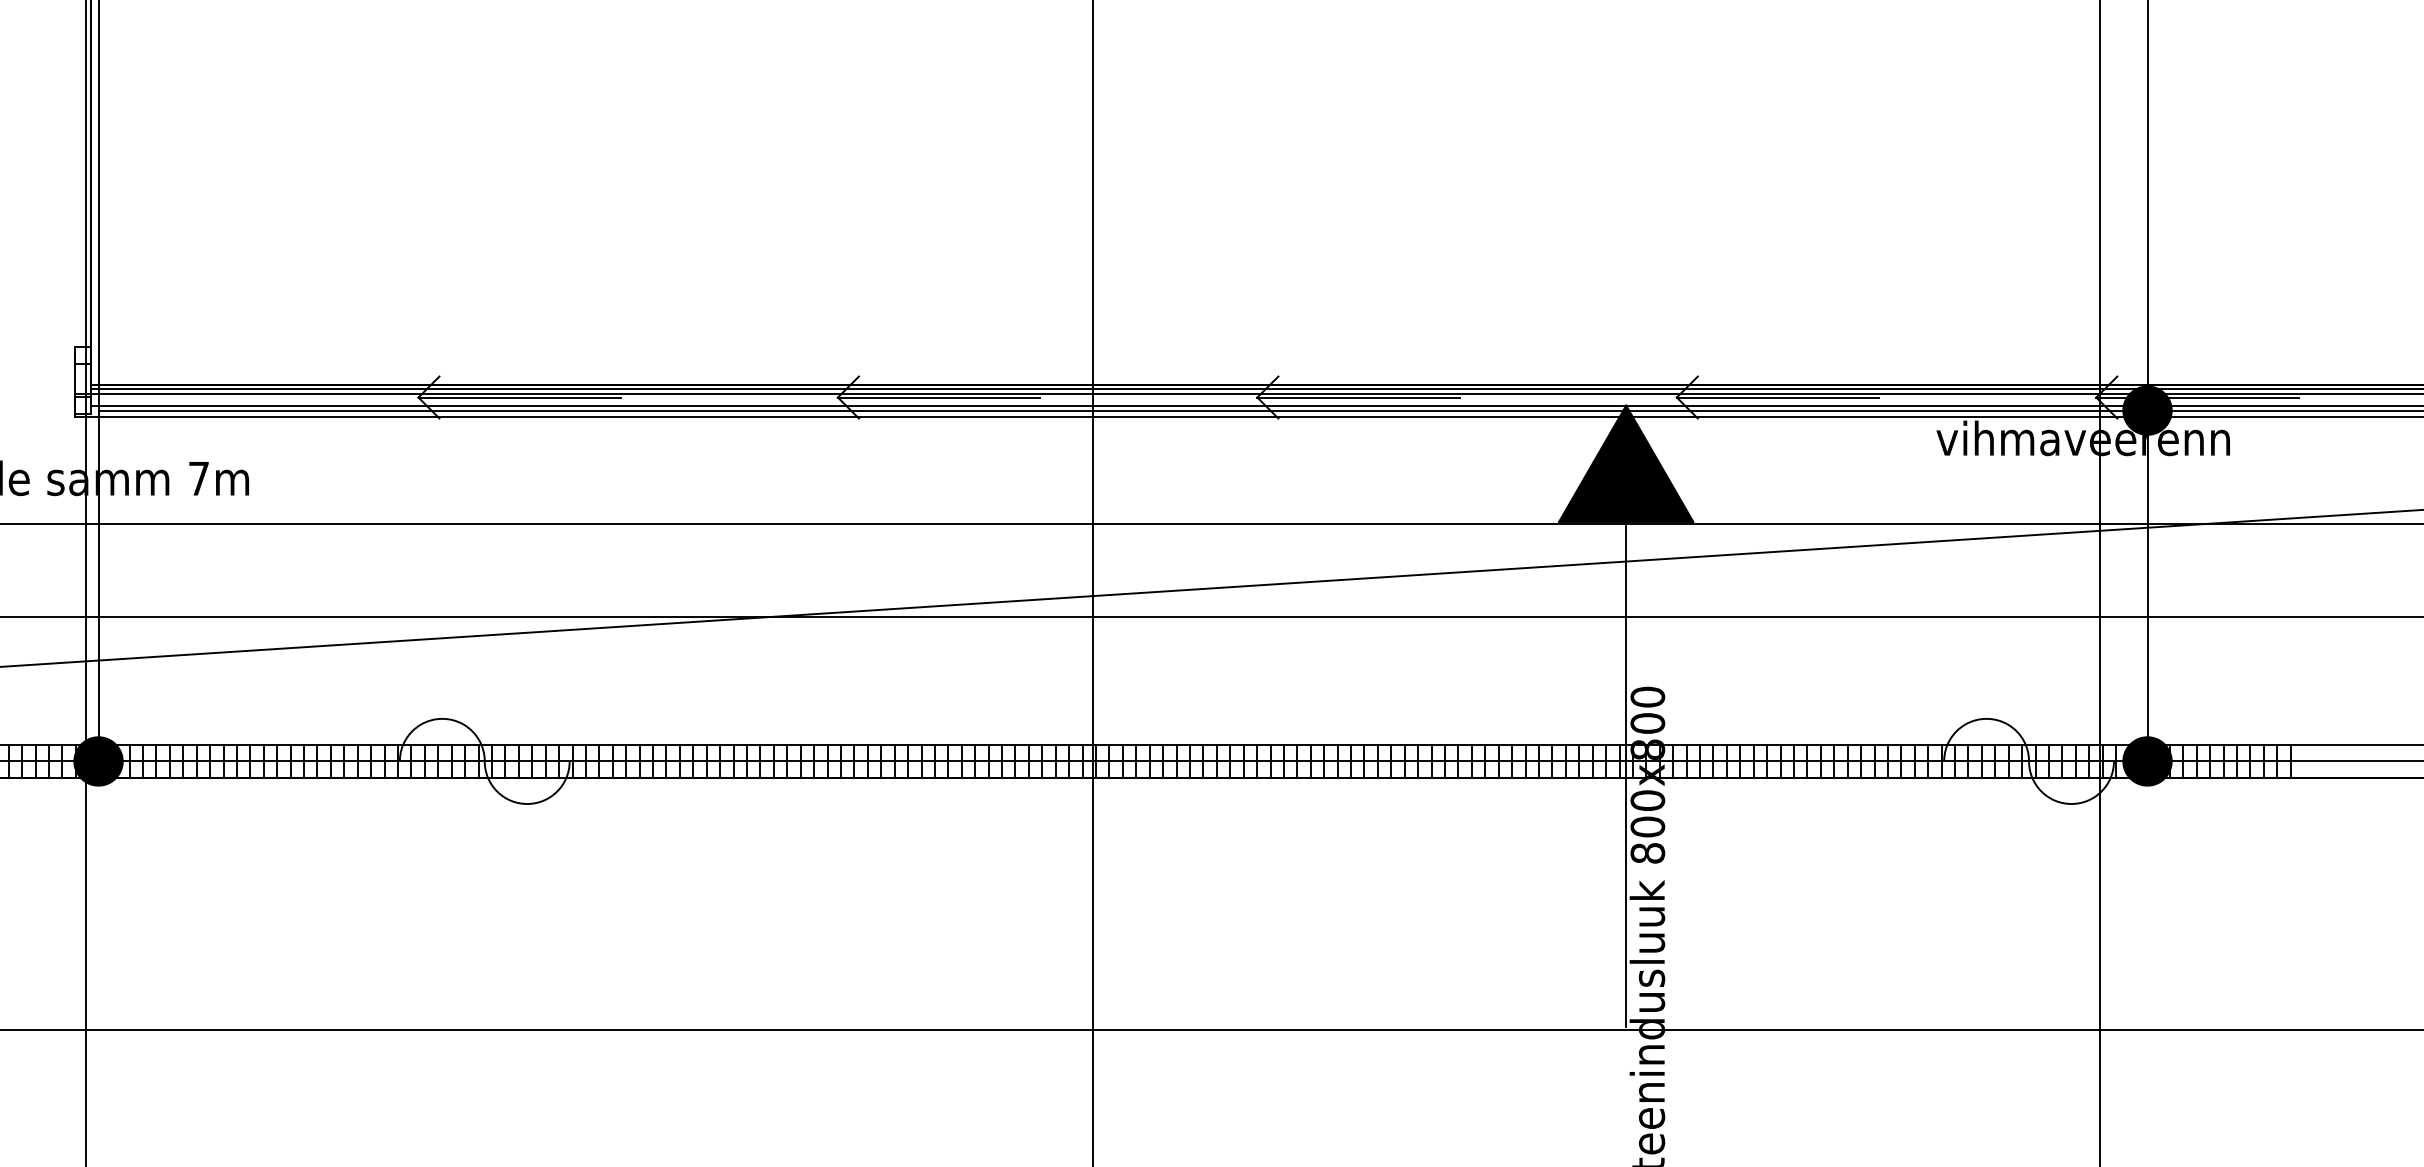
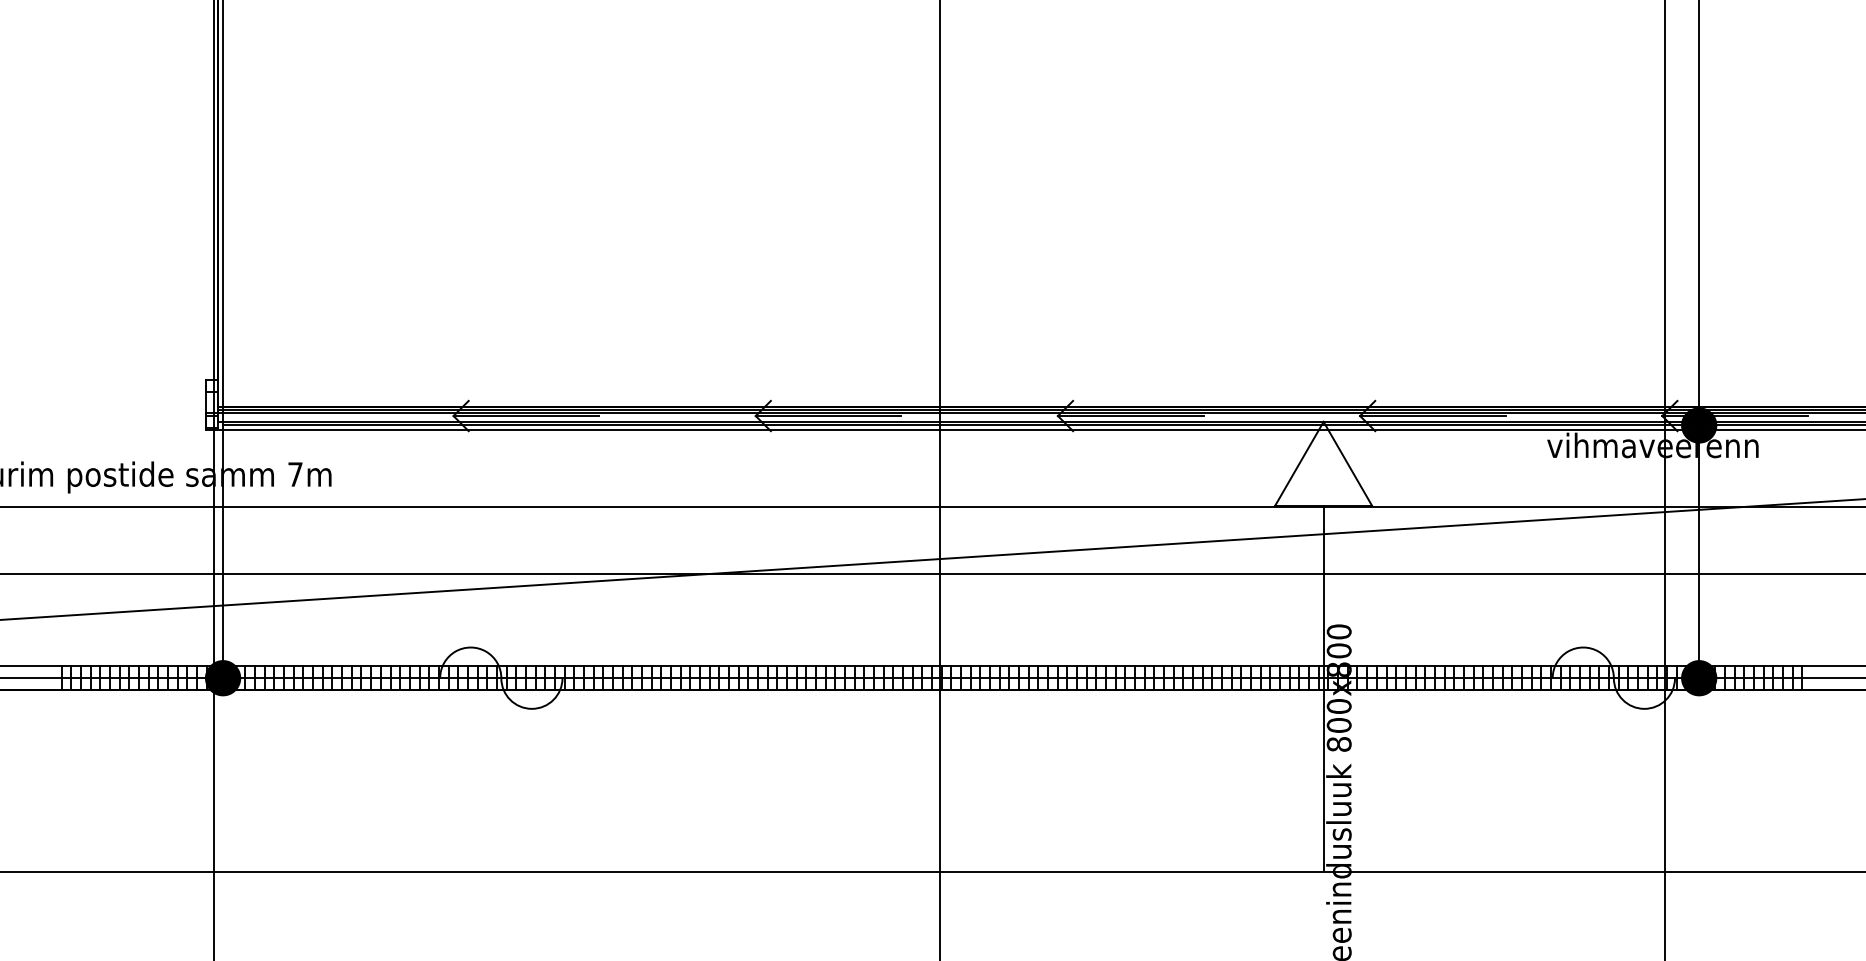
fill: (1626, 463) -> (1323, 463), removed

